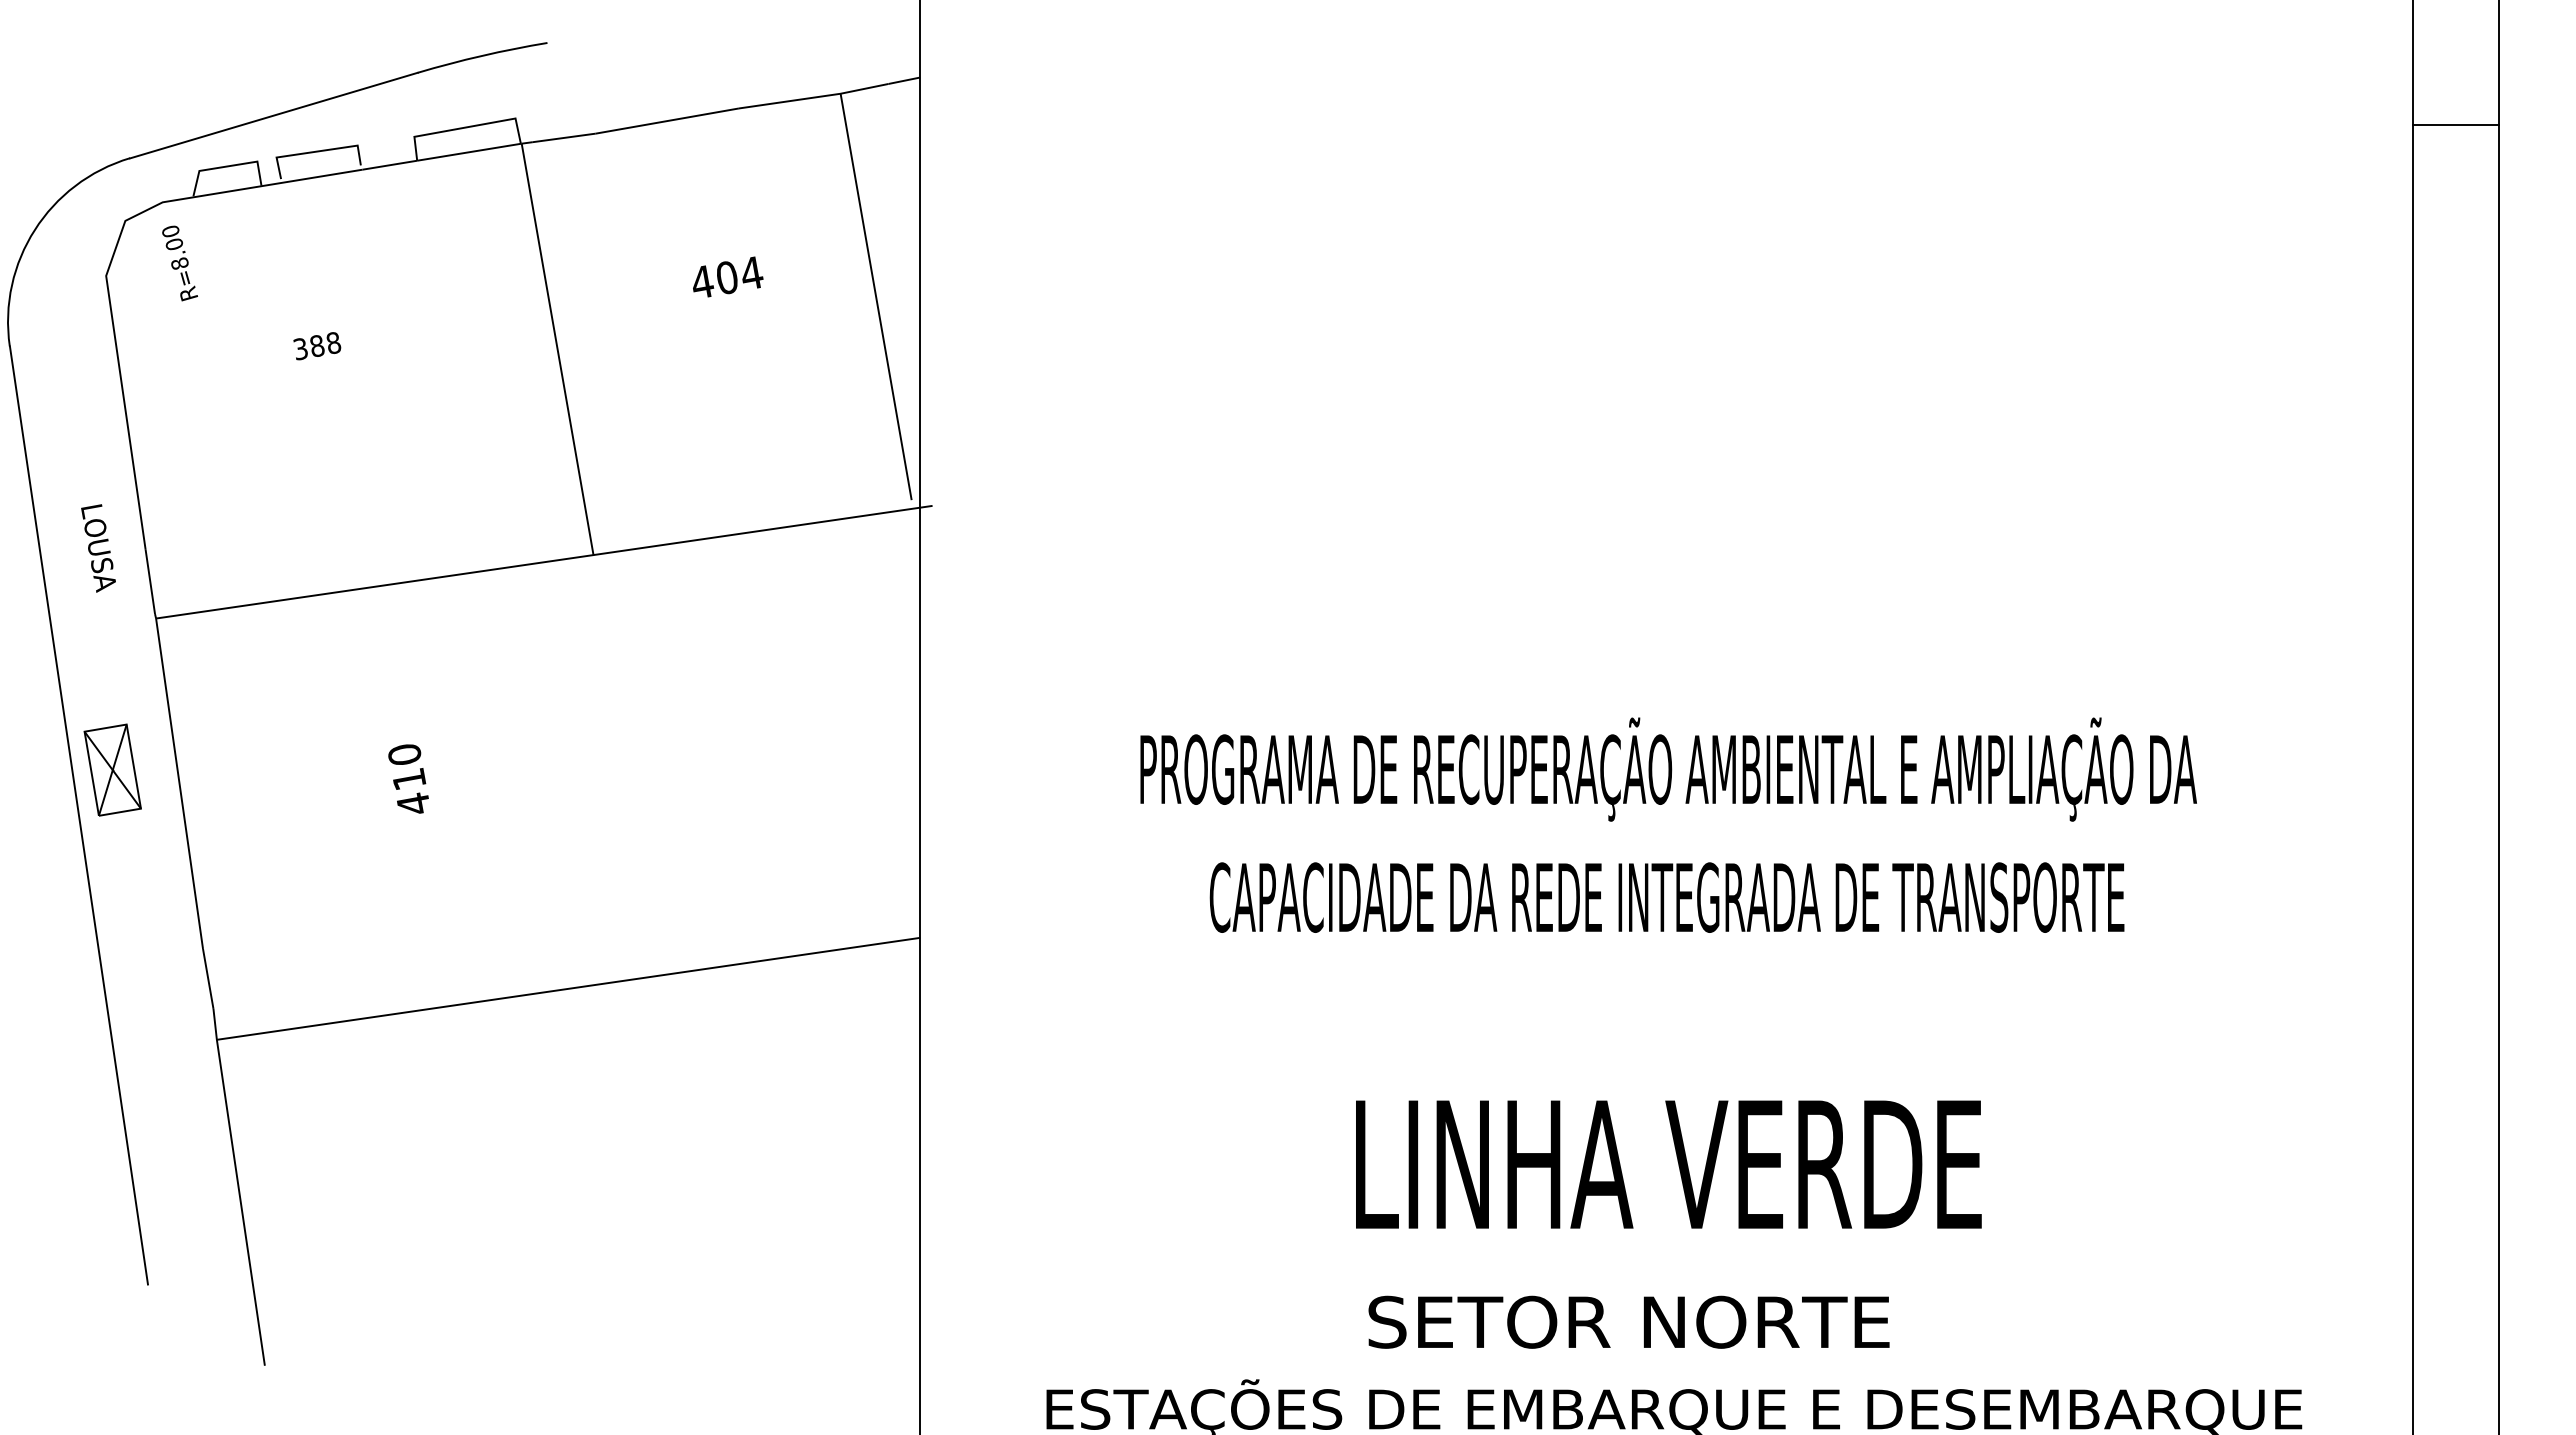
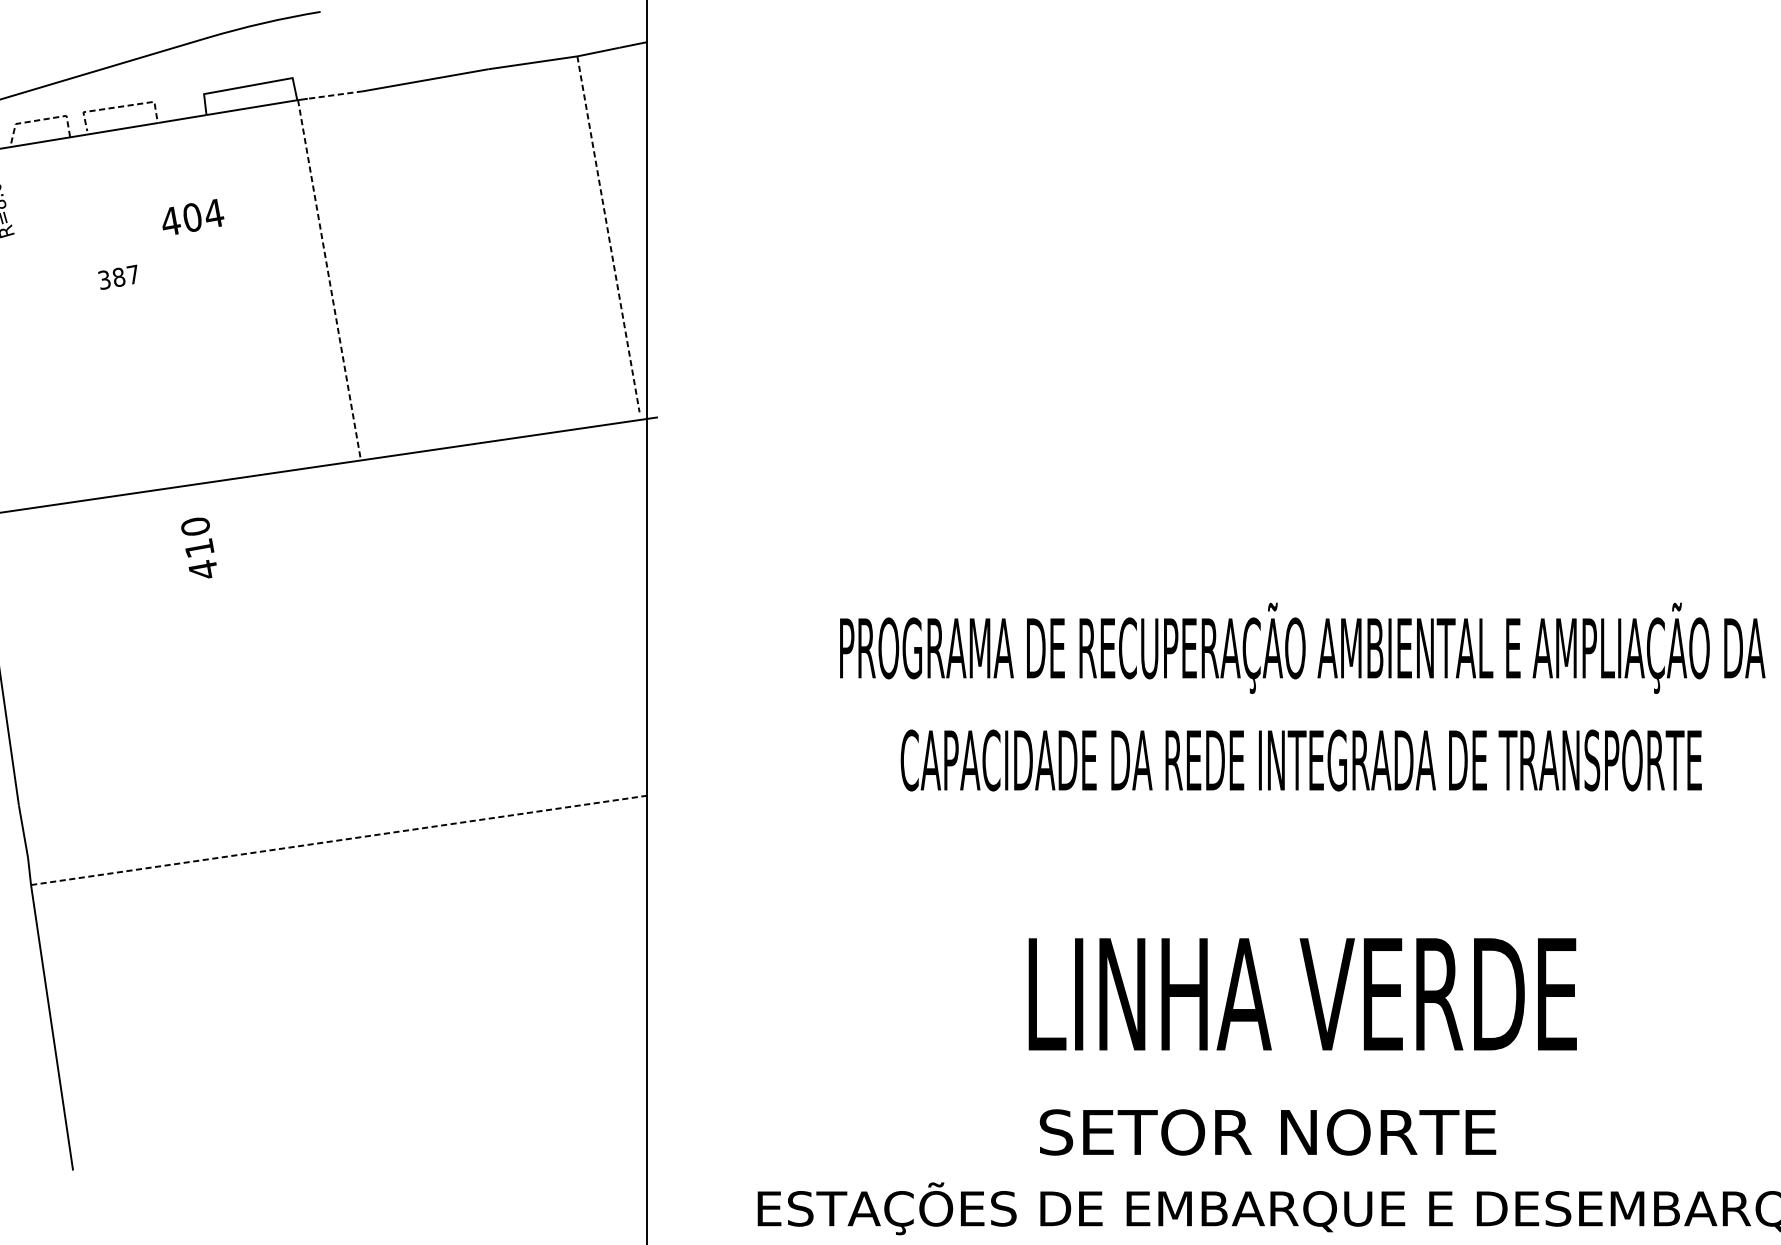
line: (564, 137) -> (335, 94), solid -> dashed
line: (316, 151) -> (118, 106), solid -> dashed
line: (226, 166) -> (39, 120), solid -> dashed
text: (728, 276) -> (193, 216), moved
line: (876, 297) -> (608, 234), solid -> dashed
text: (333, 342) -> (133, 274), 388 -> 387
line: (557, 350) -> (329, 281), solid -> dashed
text: (408, 778) -> (198, 547), moved
line: (569, 988) -> (339, 840), solid -> dashed

